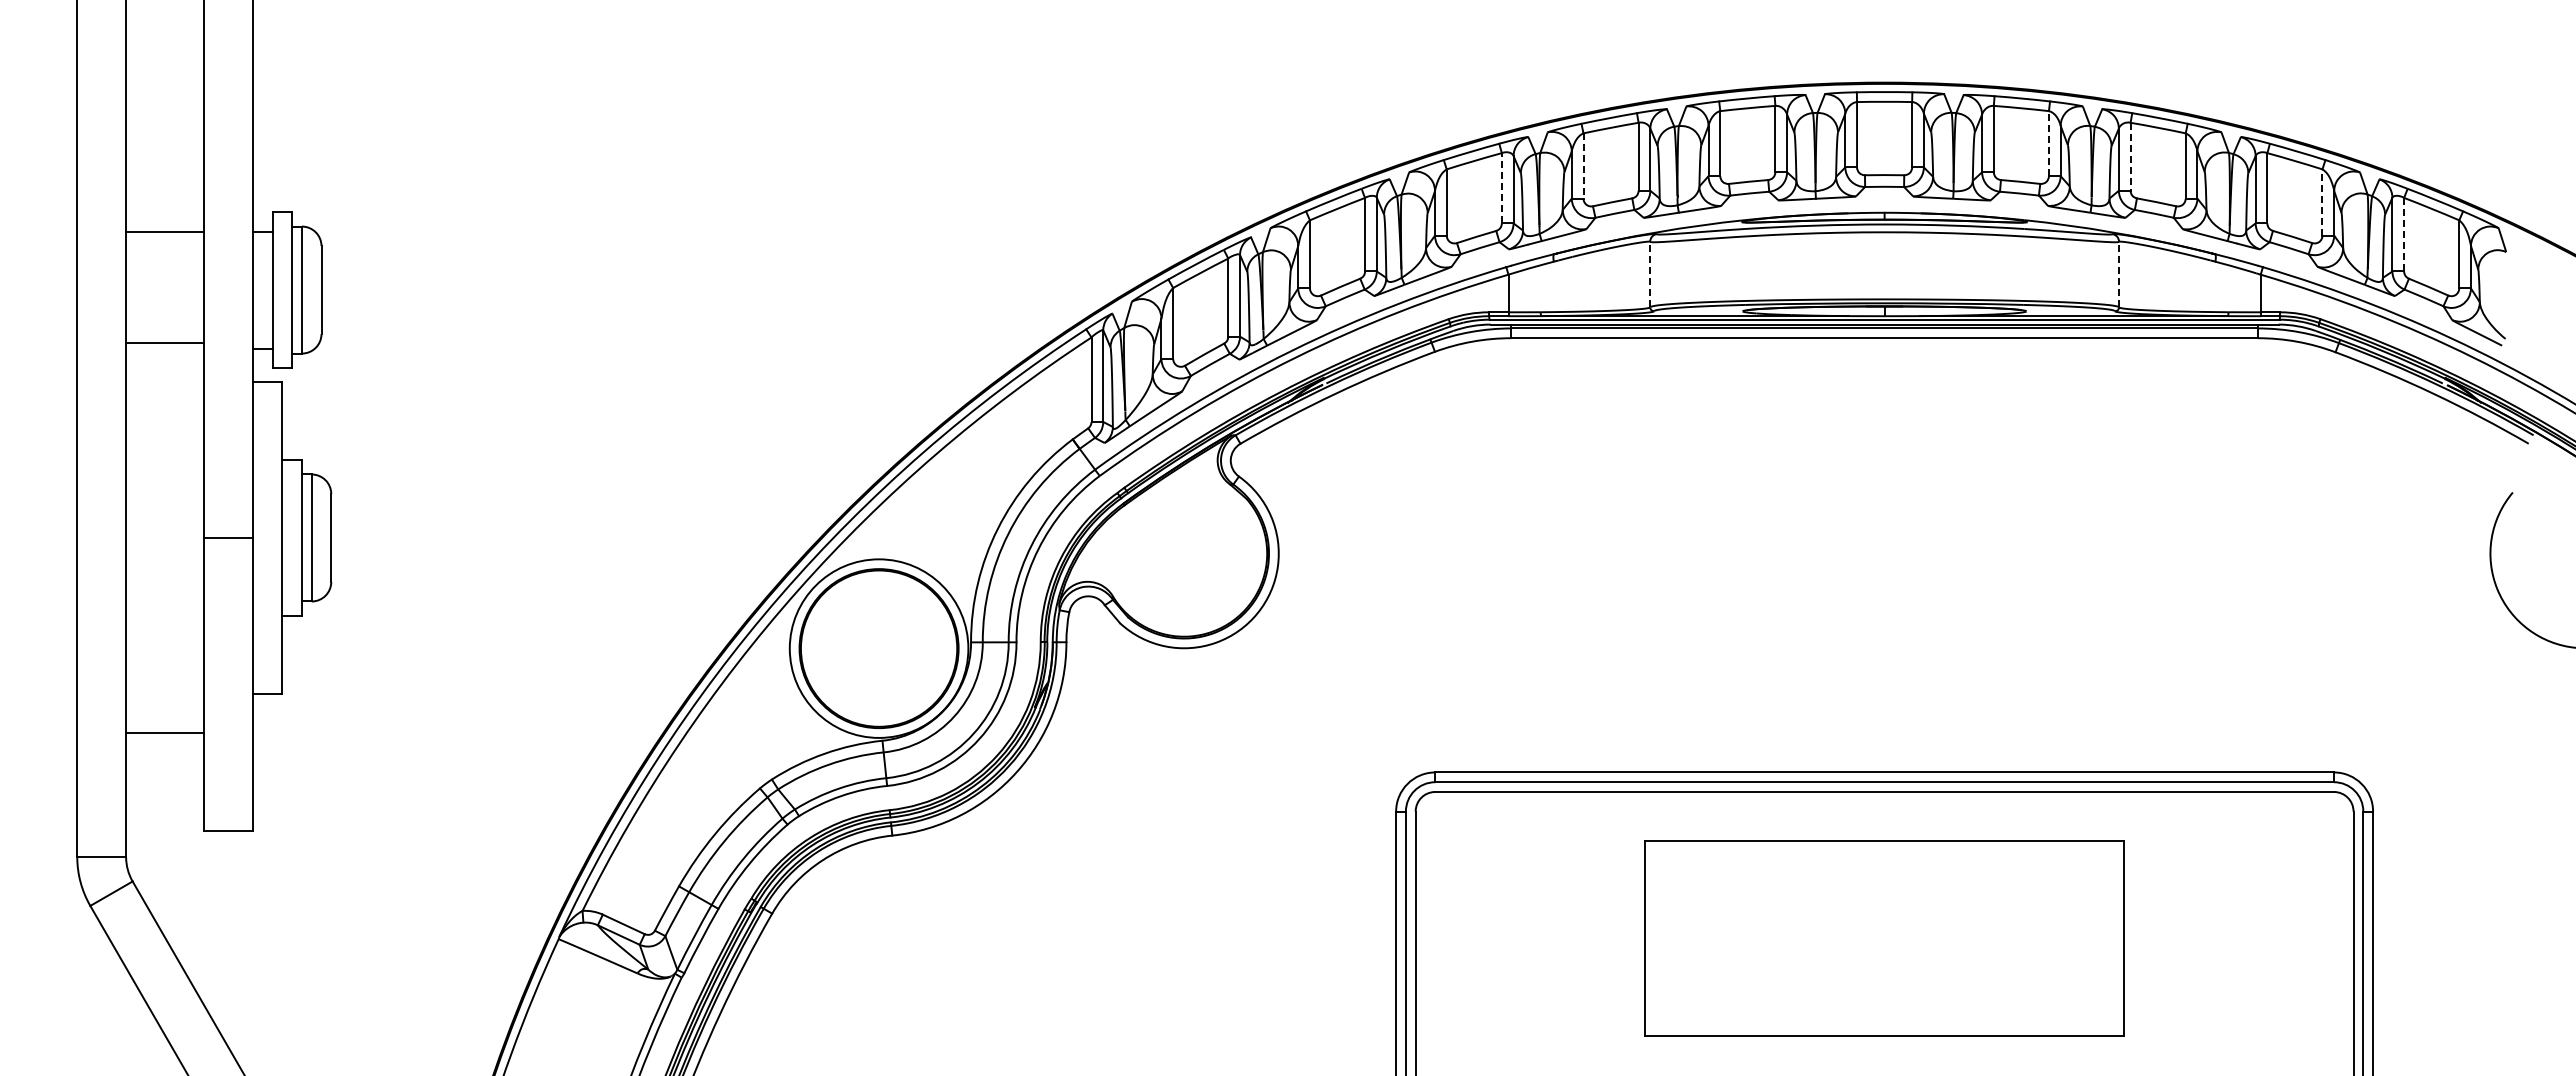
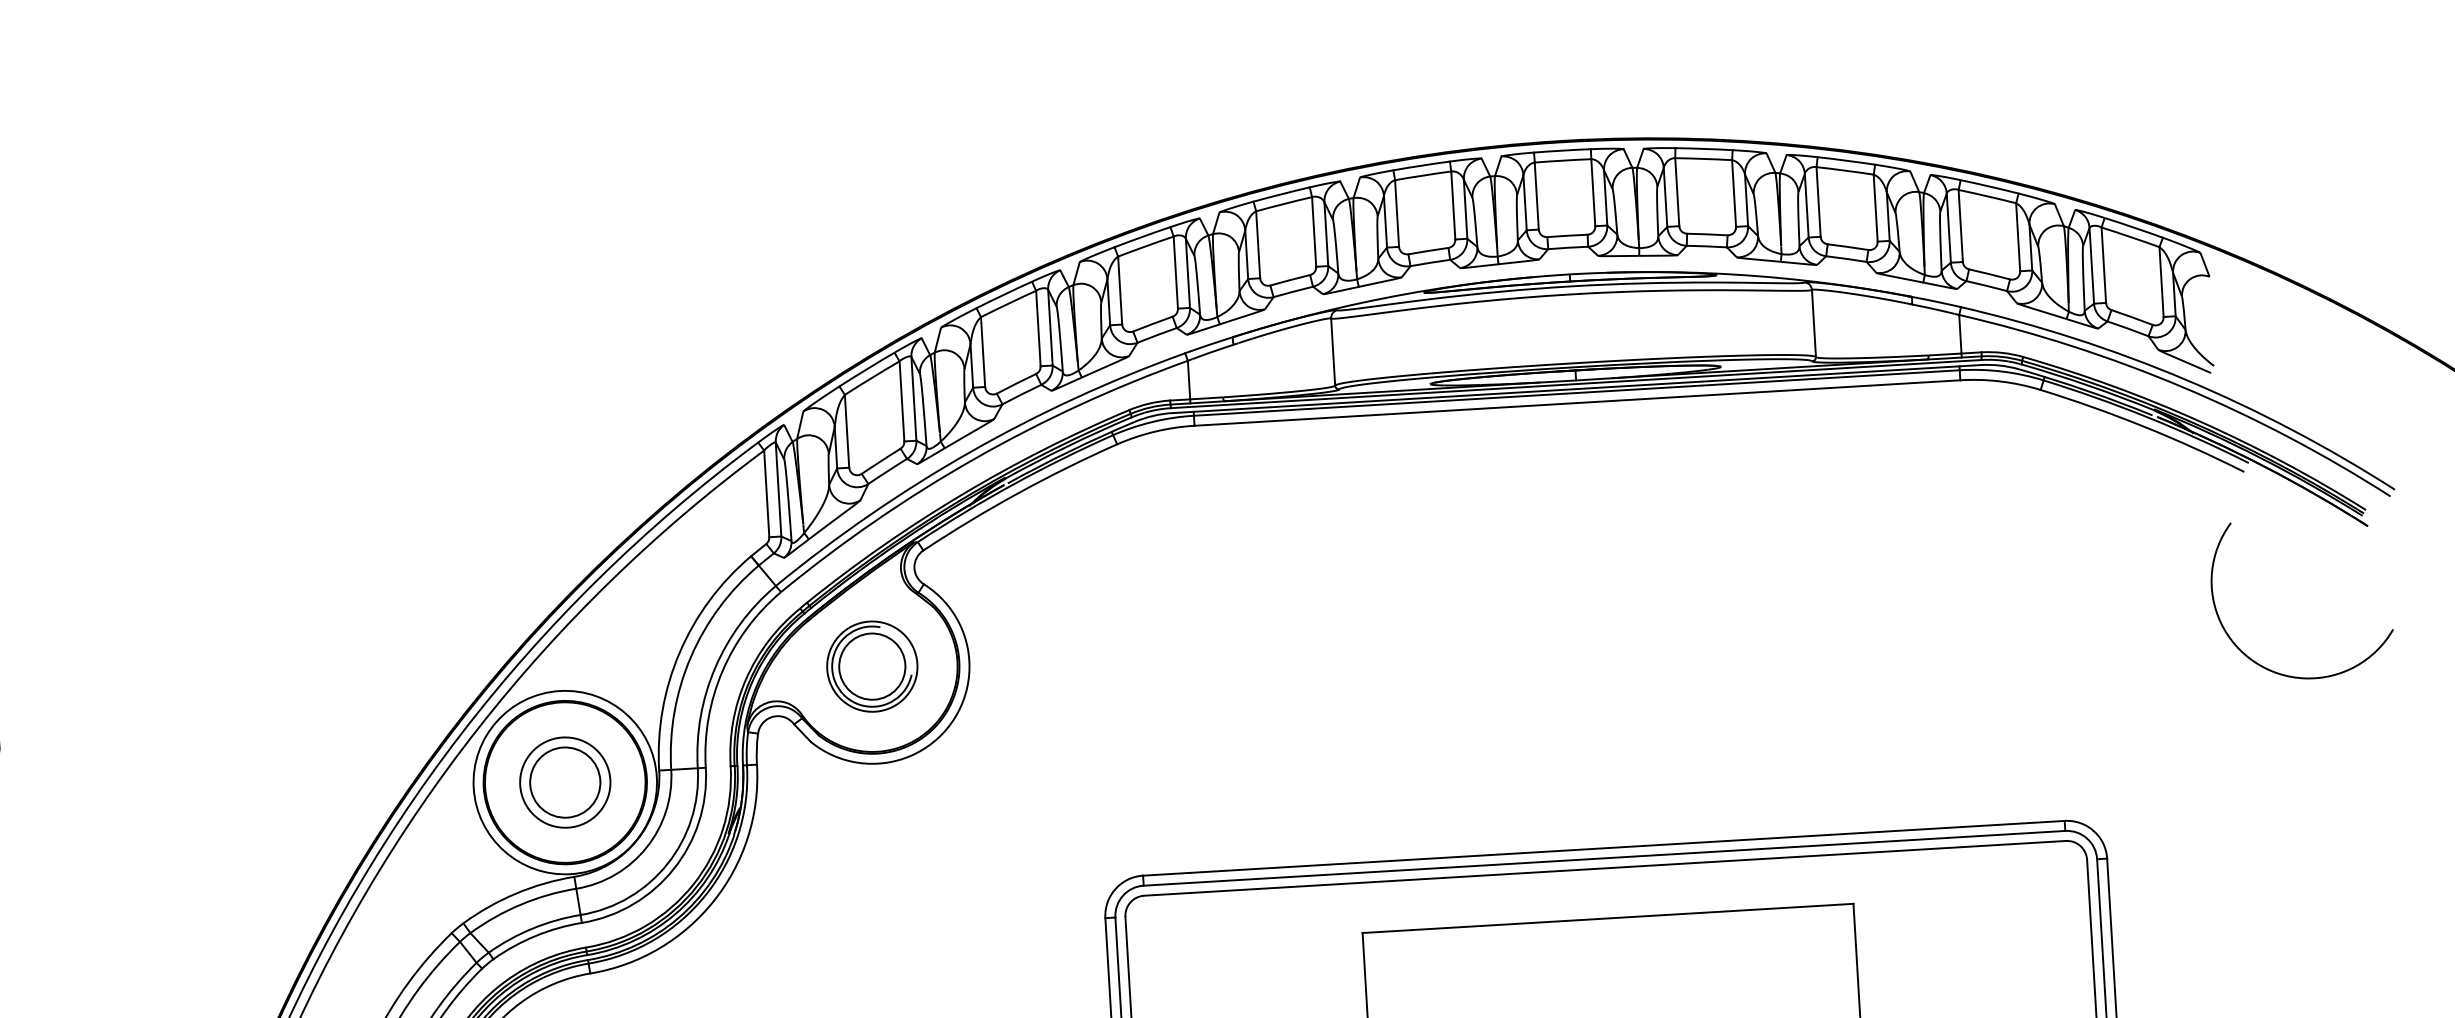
line: (2048, 143) -> (1733, 193), dashed -> solid
line: (2130, 156) -> (1818, 201), dashed -> solid
line: (1583, 166) -> (1258, 245), dashed -> solid
line: (1501, 187) -> (1175, 271), dashed -> solid
line: (2322, 202) -> (2018, 237), dashed -> solid
line: (2404, 234) -> (2104, 265), dashed -> solid
line: (1650, 274) -> (1333, 351), dashed -> solid
line: (2119, 274) -> (1814, 323), dashed -> solid
part: (1183, 553) -> (871, 666), added
part: (878, 648) -> (564, 782), added

